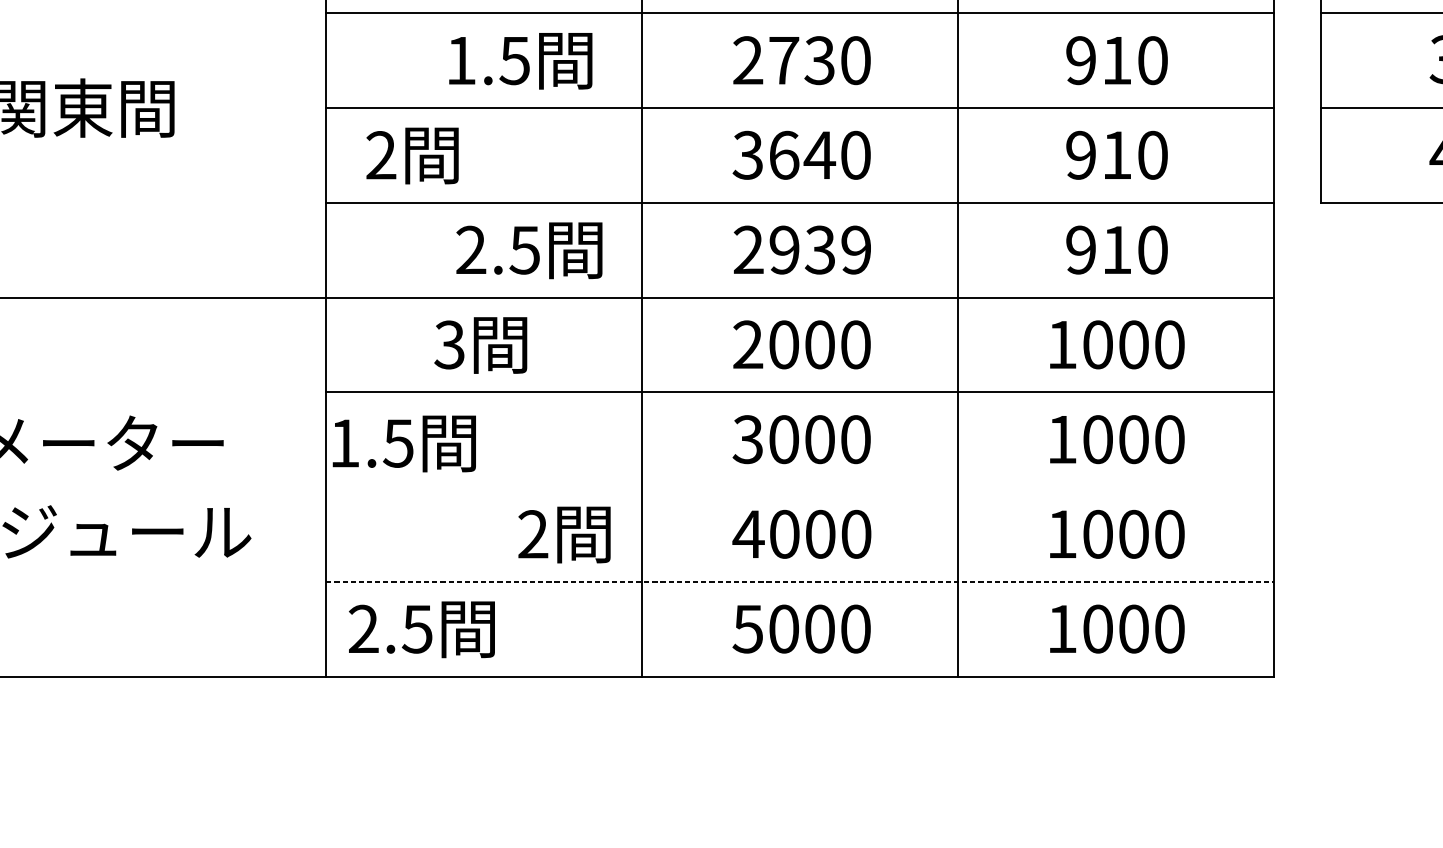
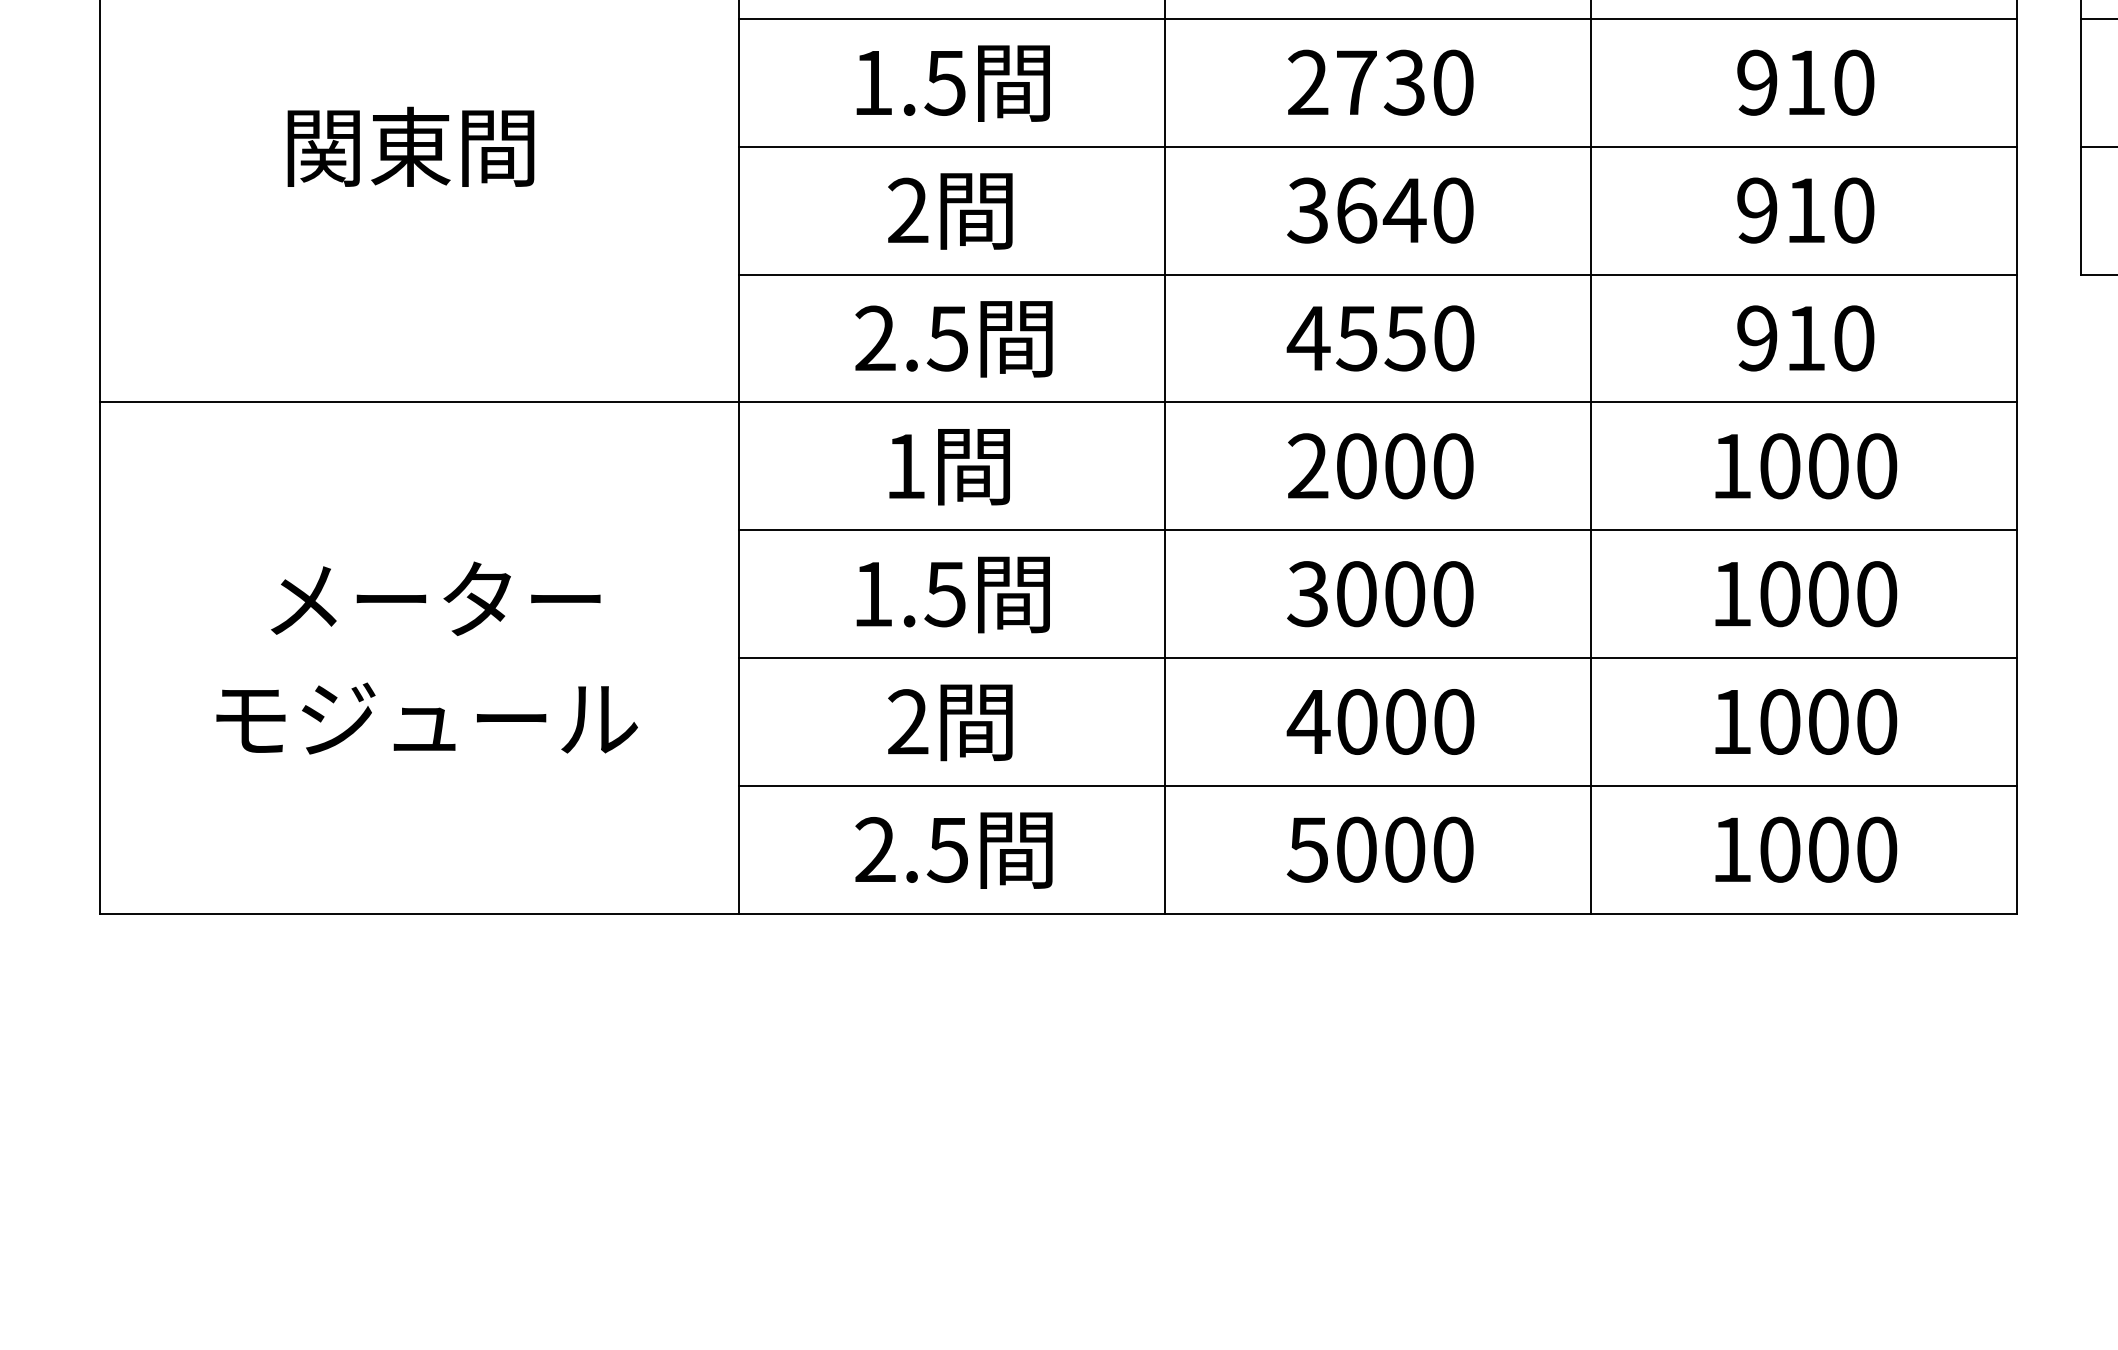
text: (520, 61) -> (952, 83), moved
text: (412, 156) -> (950, 211), moved
text: (529, 250) -> (953, 339), moved
text: (801, 250) -> (1380, 338), 2939 -> 4550
text: (449, 345) -> (904, 466), 3 -> 1
text: (403, 443) -> (952, 594), moved
line: (799, 487) -> (1377, 658), added
text: (564, 534) -> (950, 722), moved
line: (800, 581) -> (1378, 785), dashed -> solid
text: (421, 629) -> (953, 850), moved

